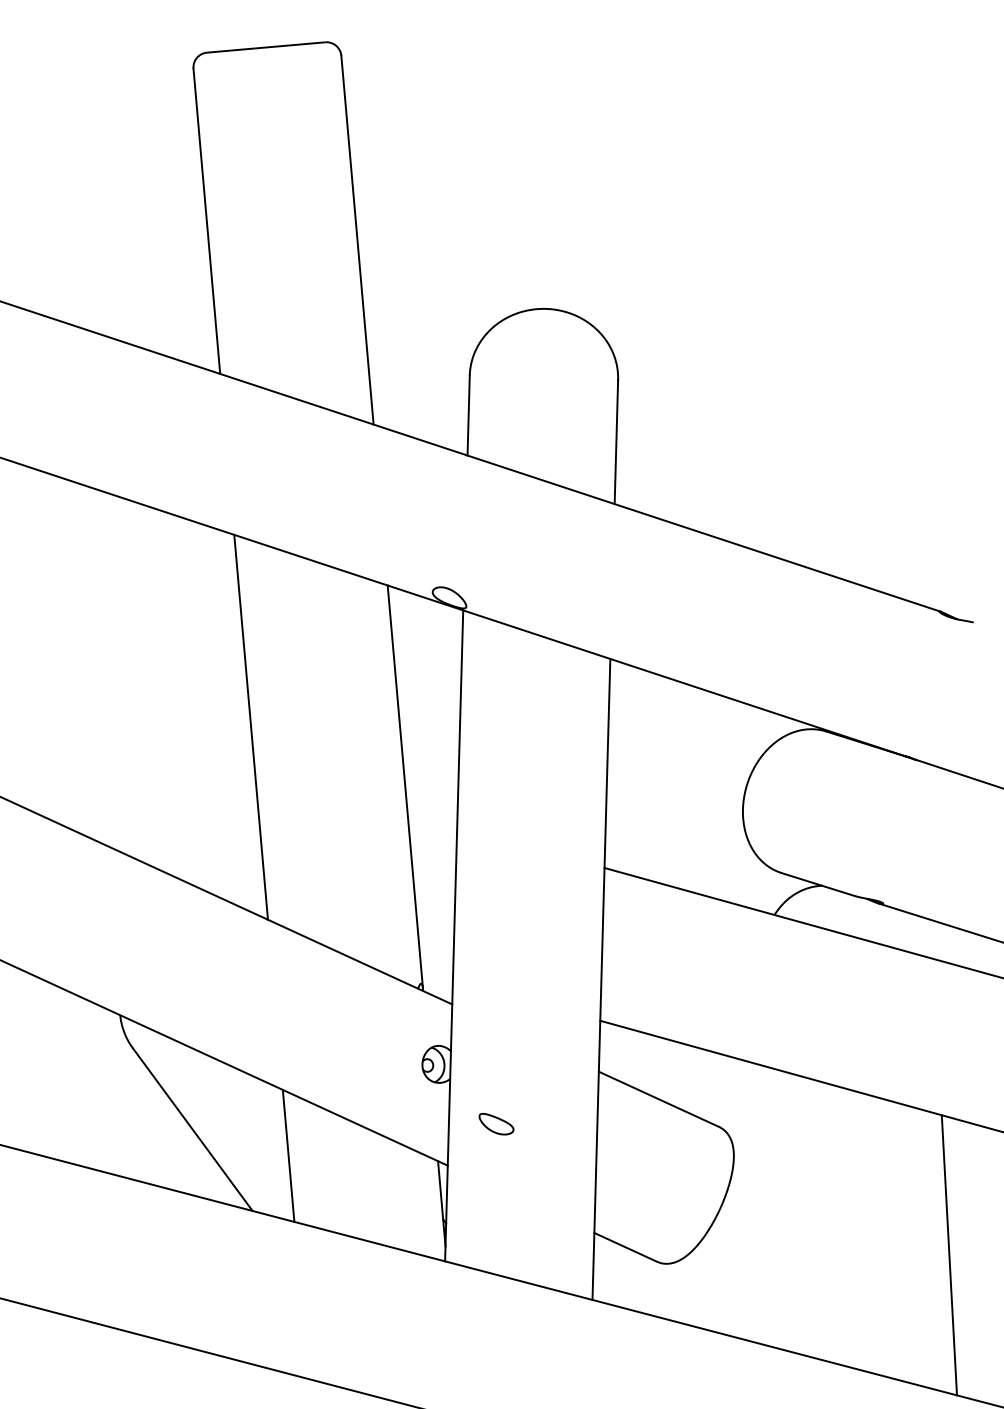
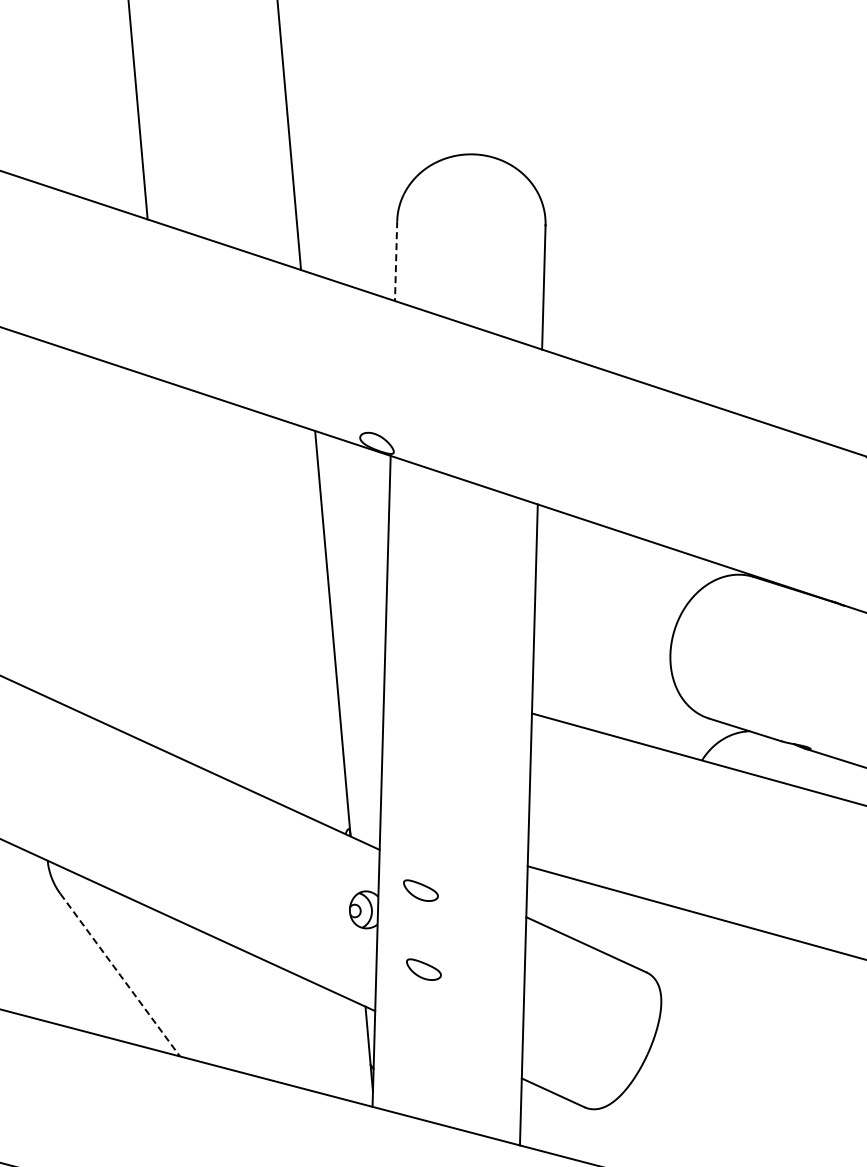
line: (468, 415) -> (395, 260), solid -> dashed
line: (250, 726) -> (177, 571), removed
part: (493, 1044) -> (420, 889), added
line: (192, 1129) -> (119, 974), solid -> dashed
line: (288, 1155) -> (215, 1000), removed

